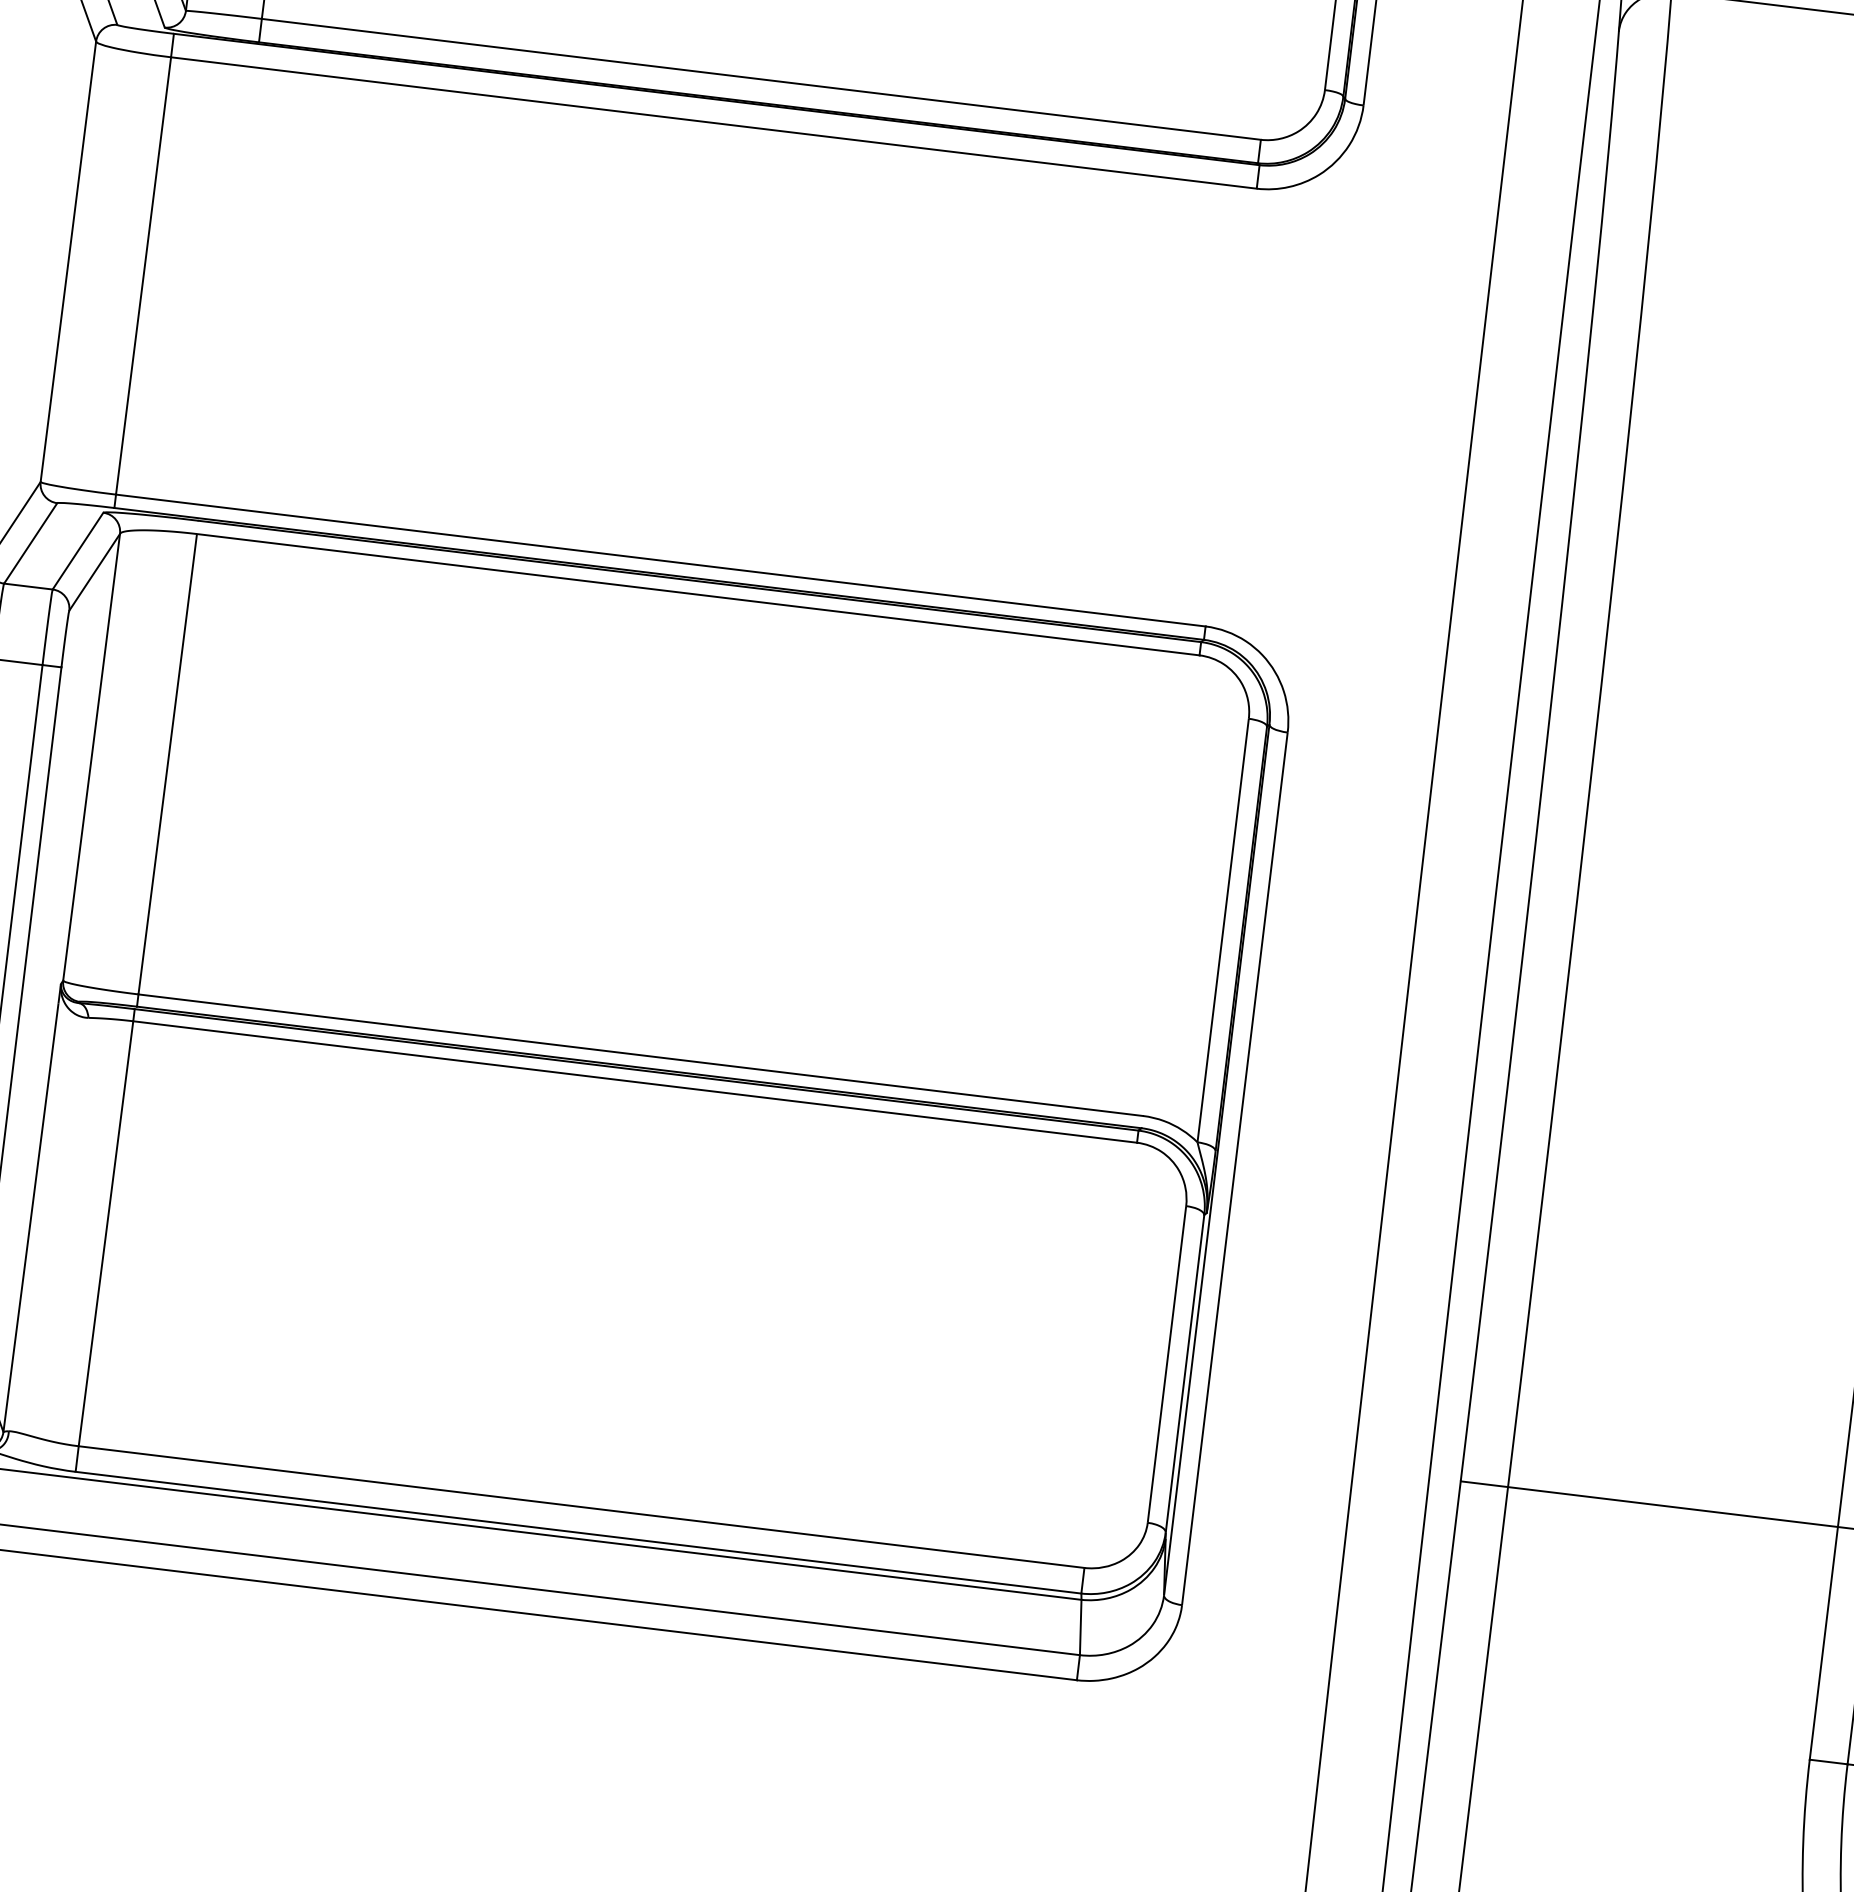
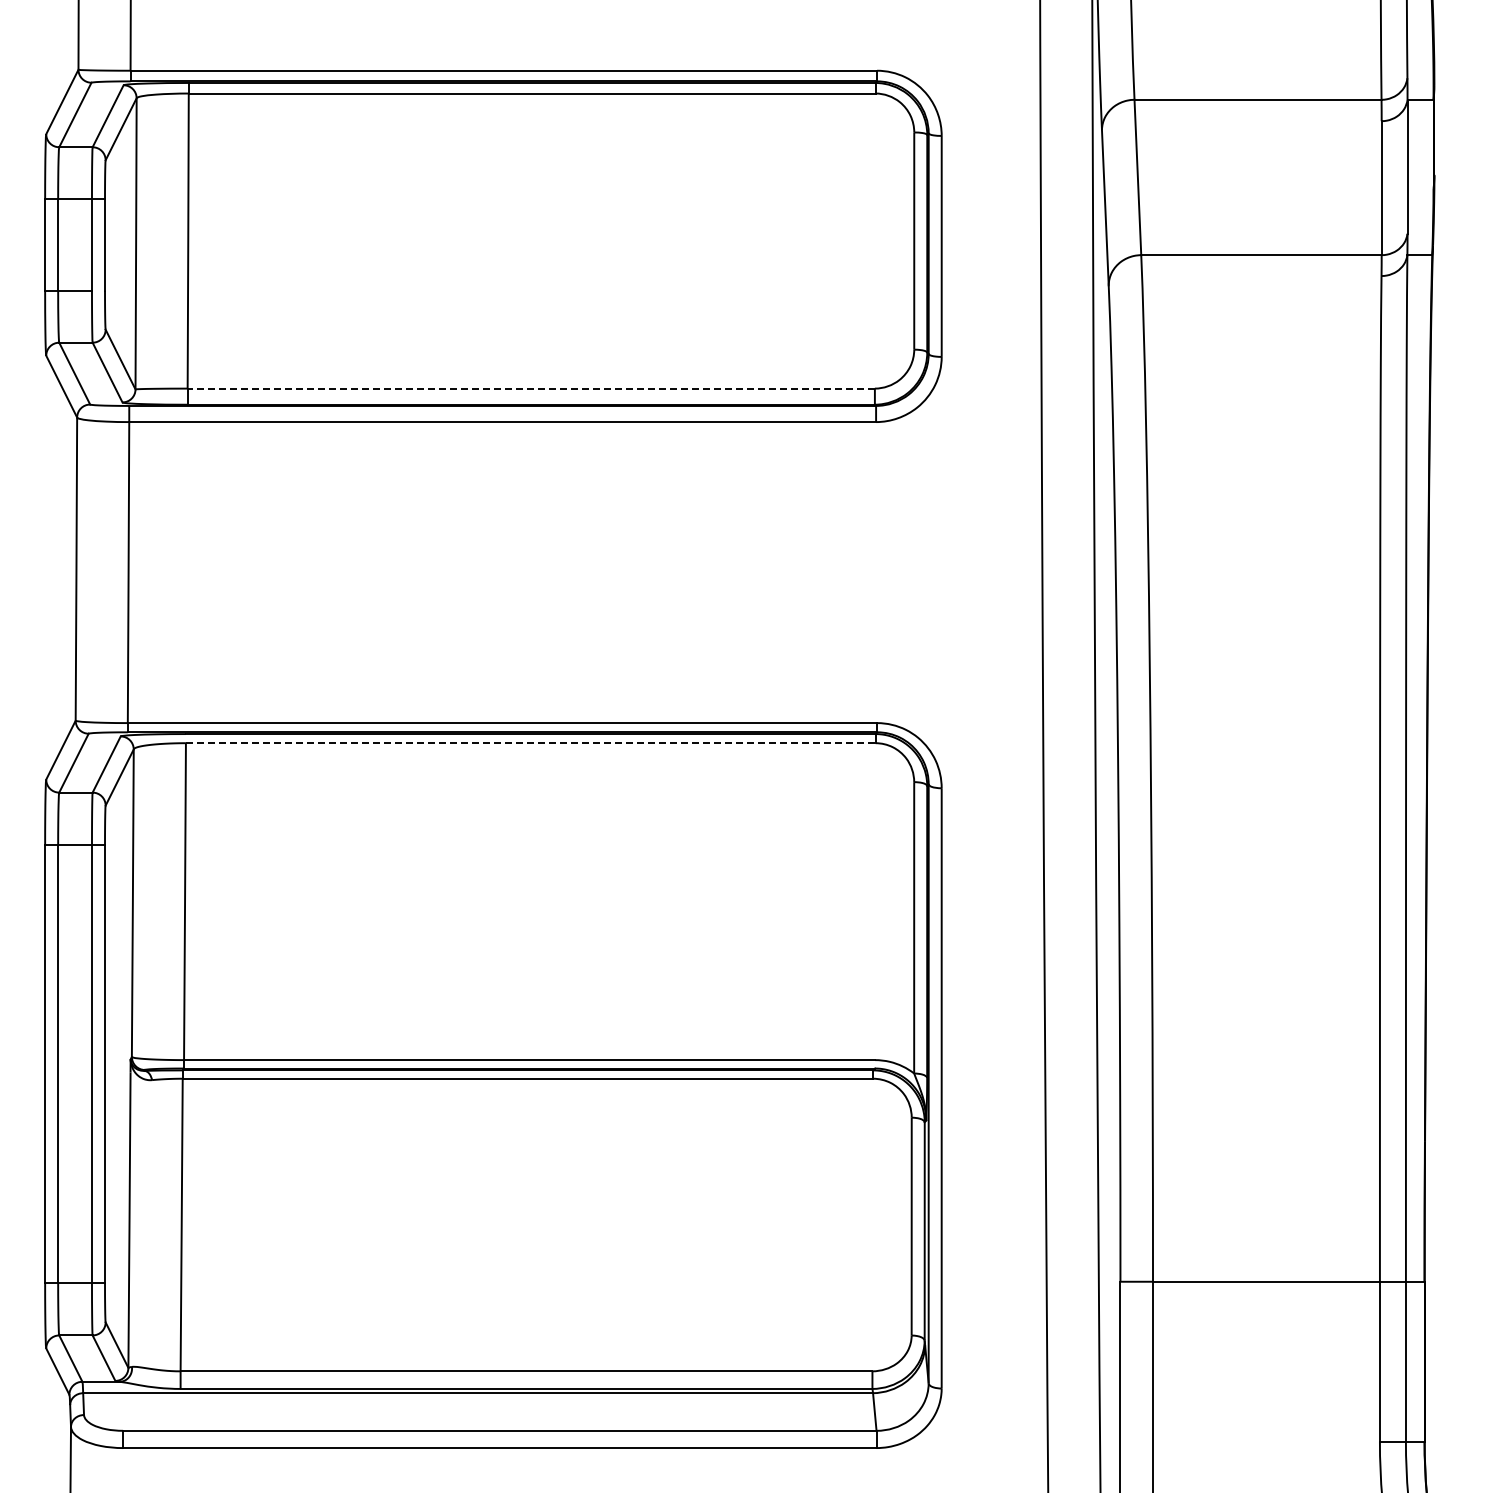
line: (761, 79) -> (531, 388), solid -> dashed
line: (697, 595) -> (530, 743), solid -> dashed

